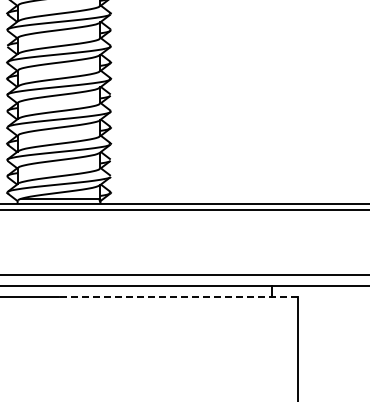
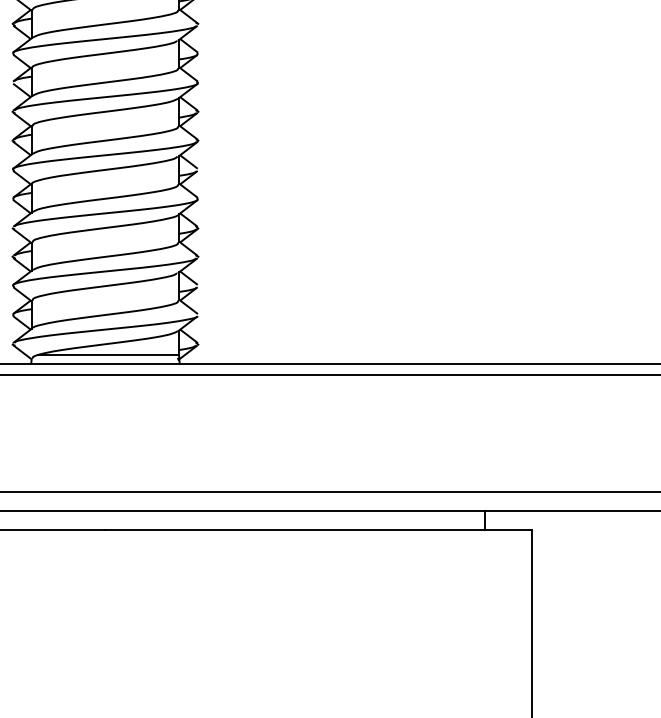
line: (177, 296) -> (317, 529), dashed -> solid

